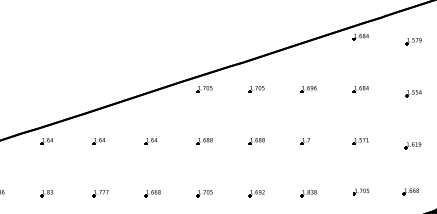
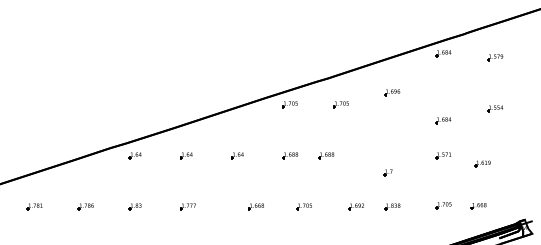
part: (308, 89) -> (392, 92), moved
part: (360, 89) -> (443, 120), moved
part: (256, 141) -> (326, 155), moved
part: (304, 141) -> (387, 172), moved
part: (412, 145) -> (482, 163), moved
part: (410, 192) -> (478, 206), moved
part: (151, 193) -> (255, 206), moved
part: (203, 193) -> (303, 206), moved
part: (255, 193) -> (355, 206), moved

